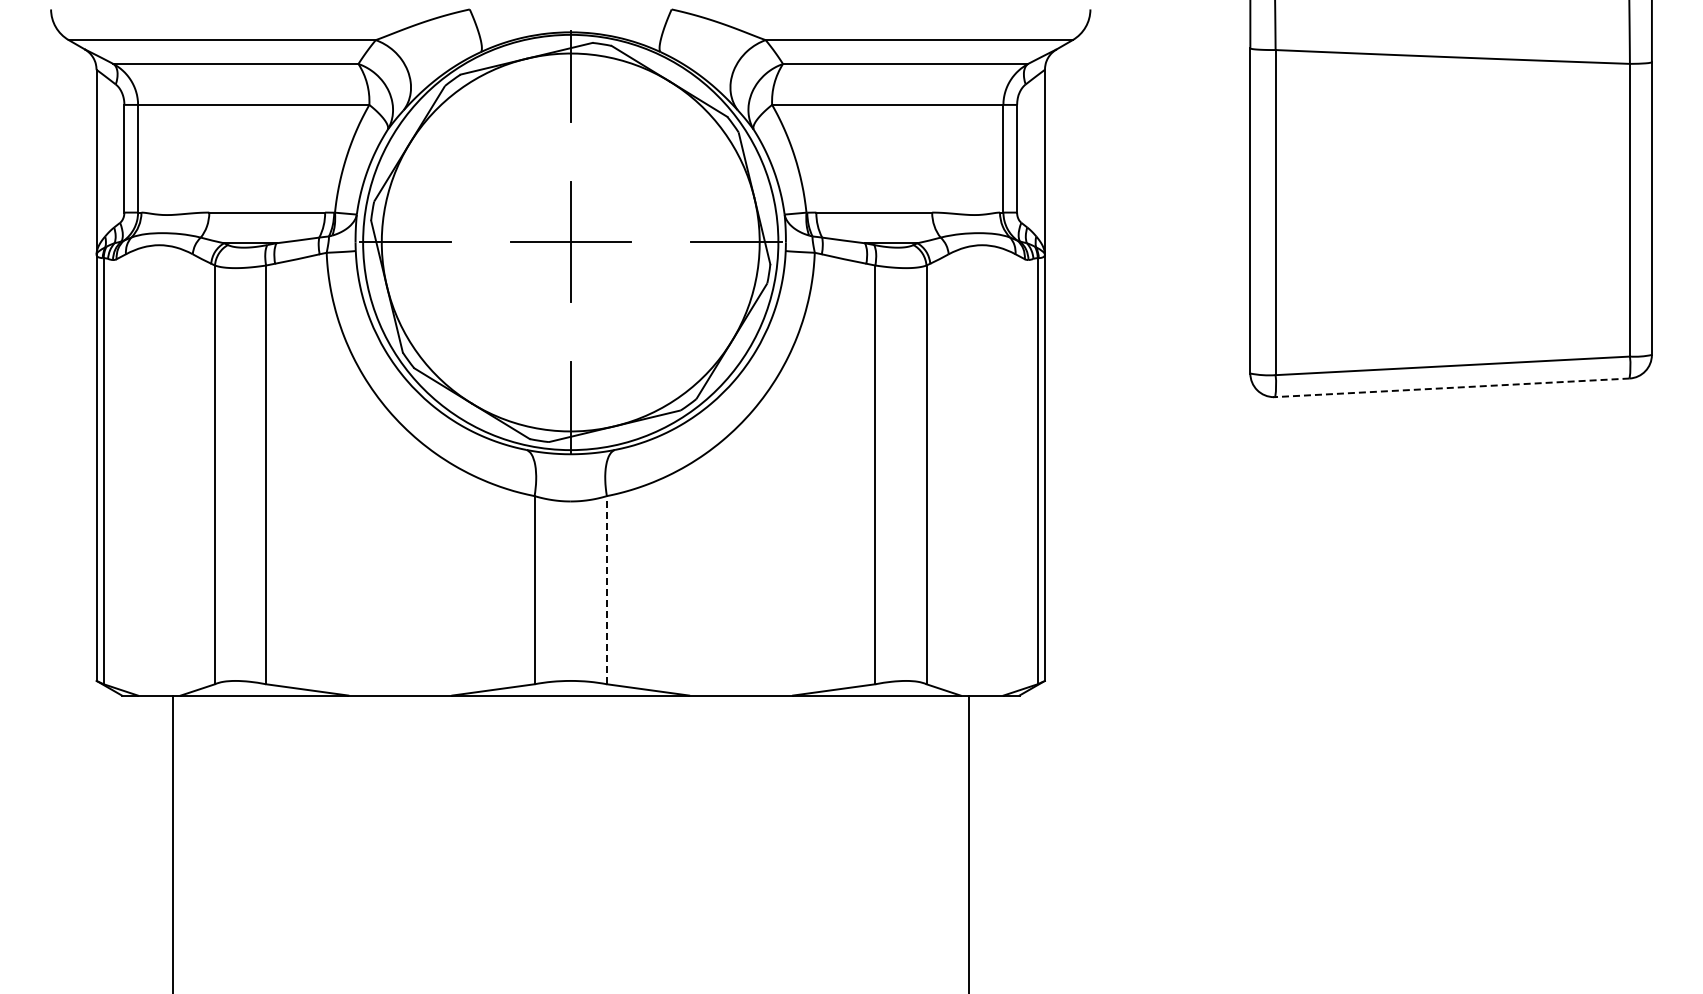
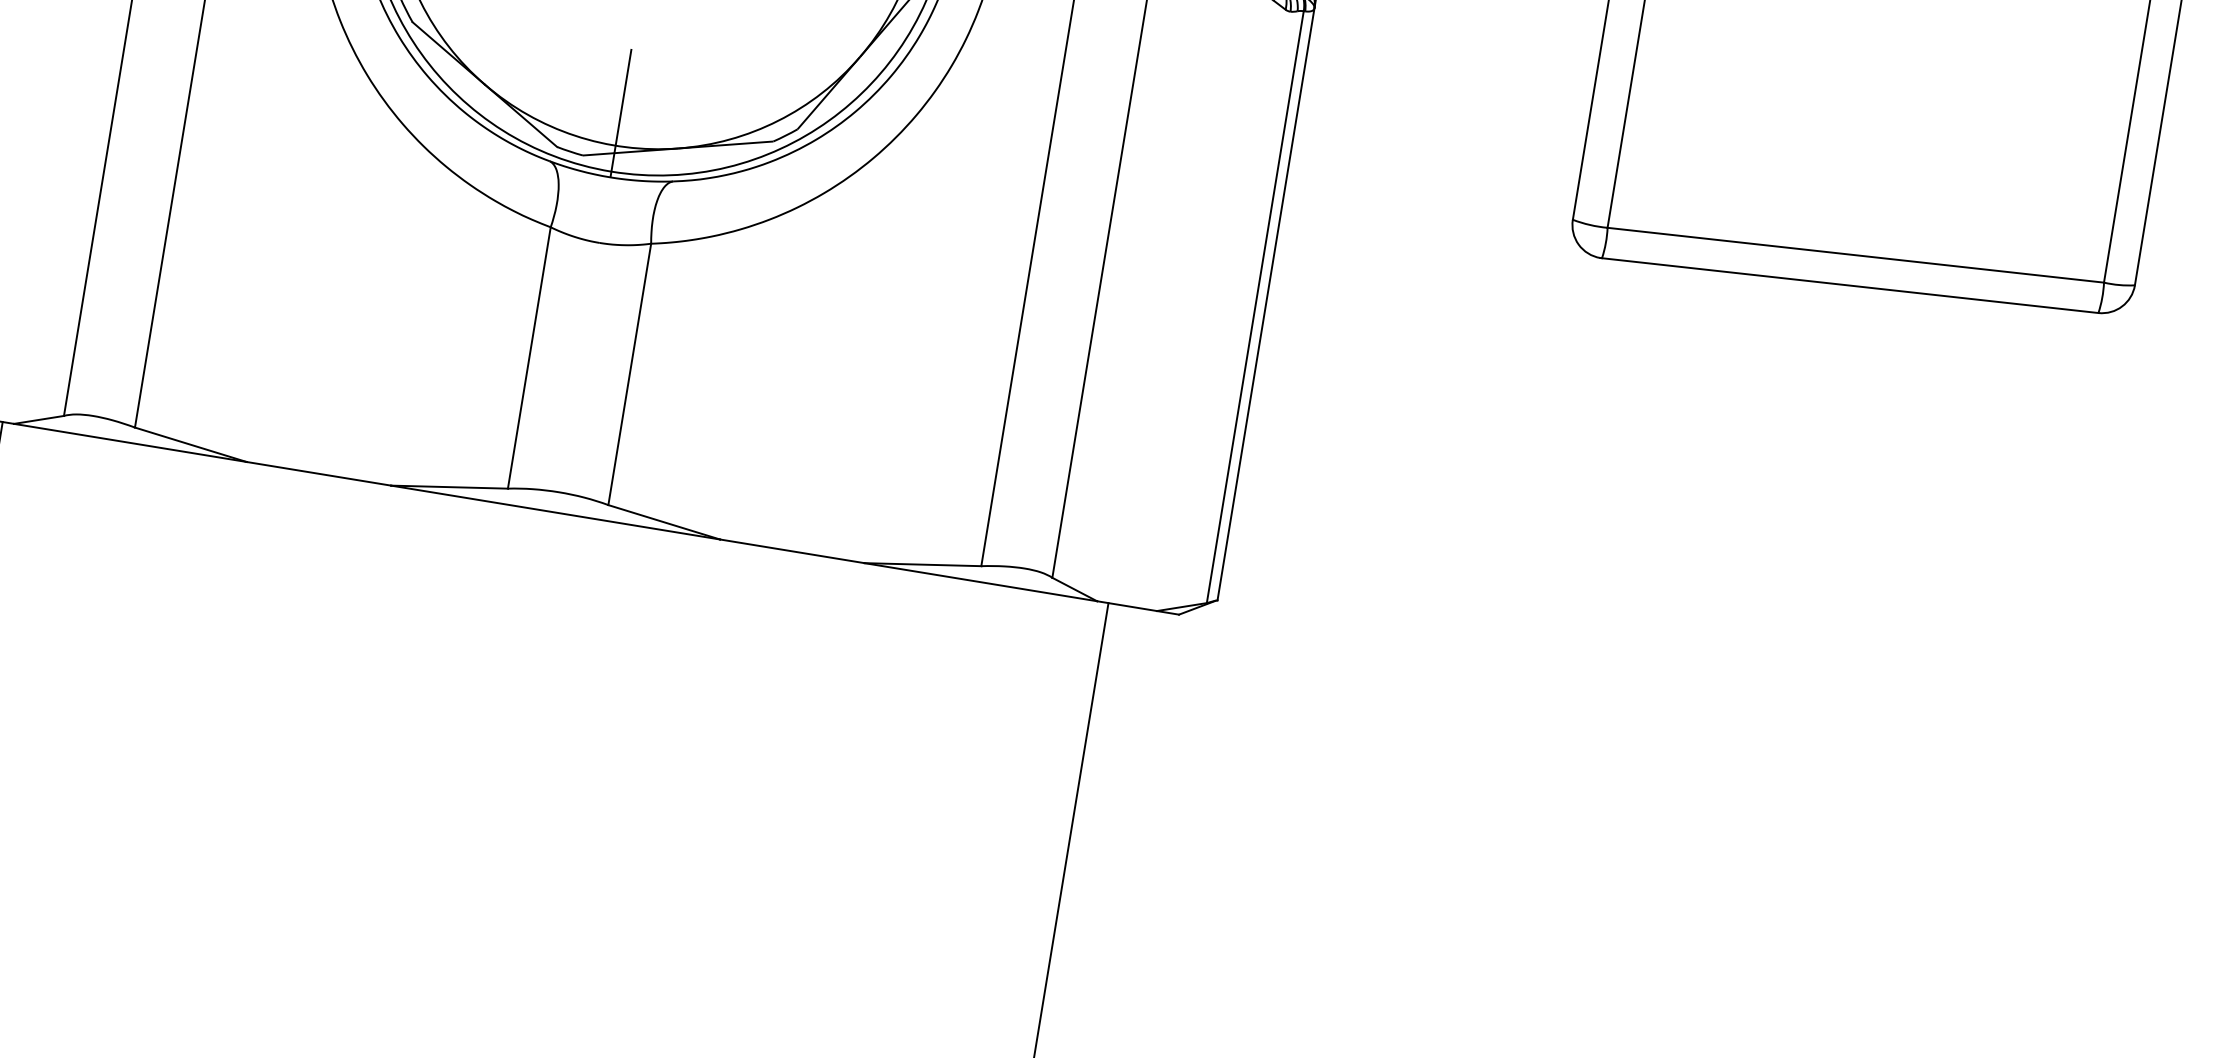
line: (1451, 387) -> (1849, 284), dashed -> solid
line: (606, 589) -> (629, 373), dashed -> solid

